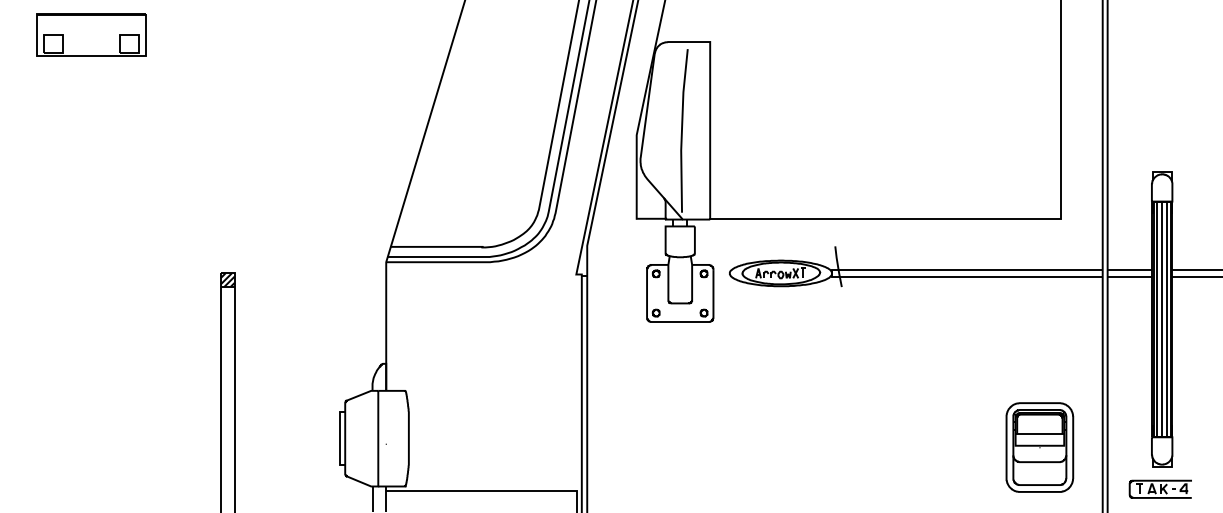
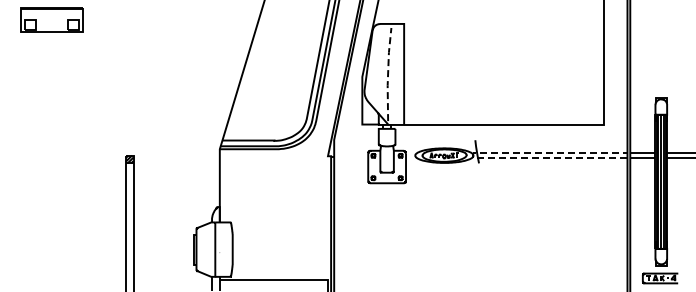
line: (682, 129) -> (388, 73), solid -> dashed
line: (832, 273) -> (473, 155), solid -> dashed
part: (1039, 447) -> (591, 254), removed

